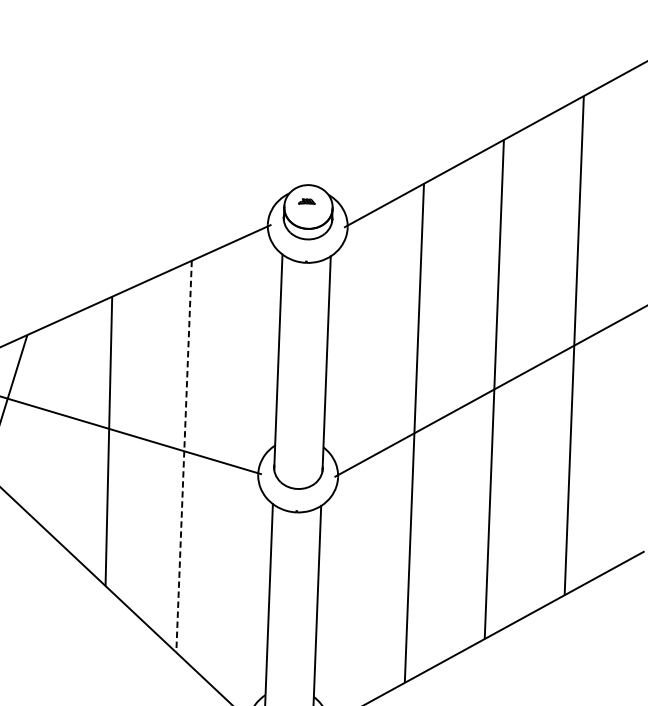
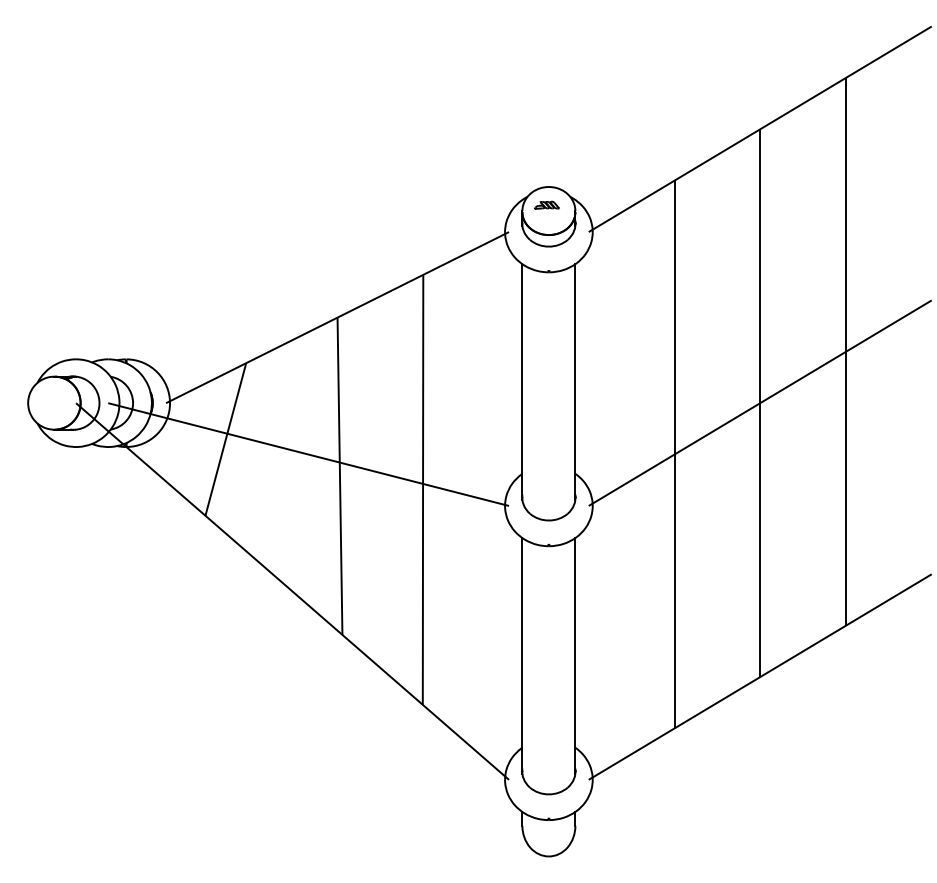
part: (306, 200) -> (546, 204), size x1.43
line: (184, 456) -> (423, 489), dashed -> solid

